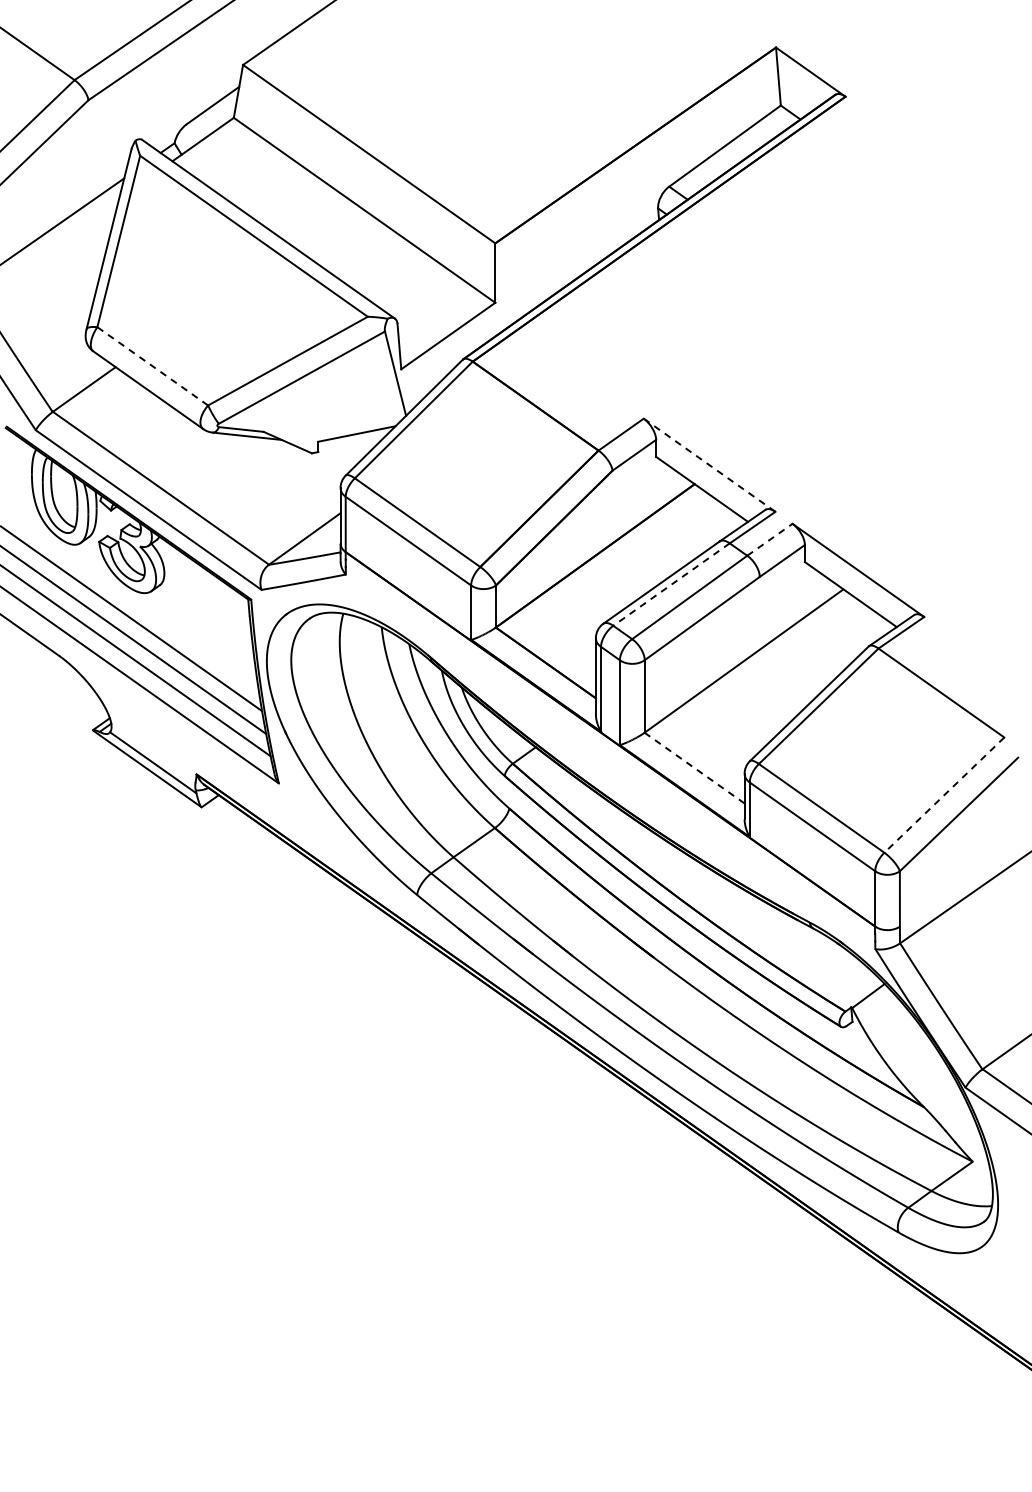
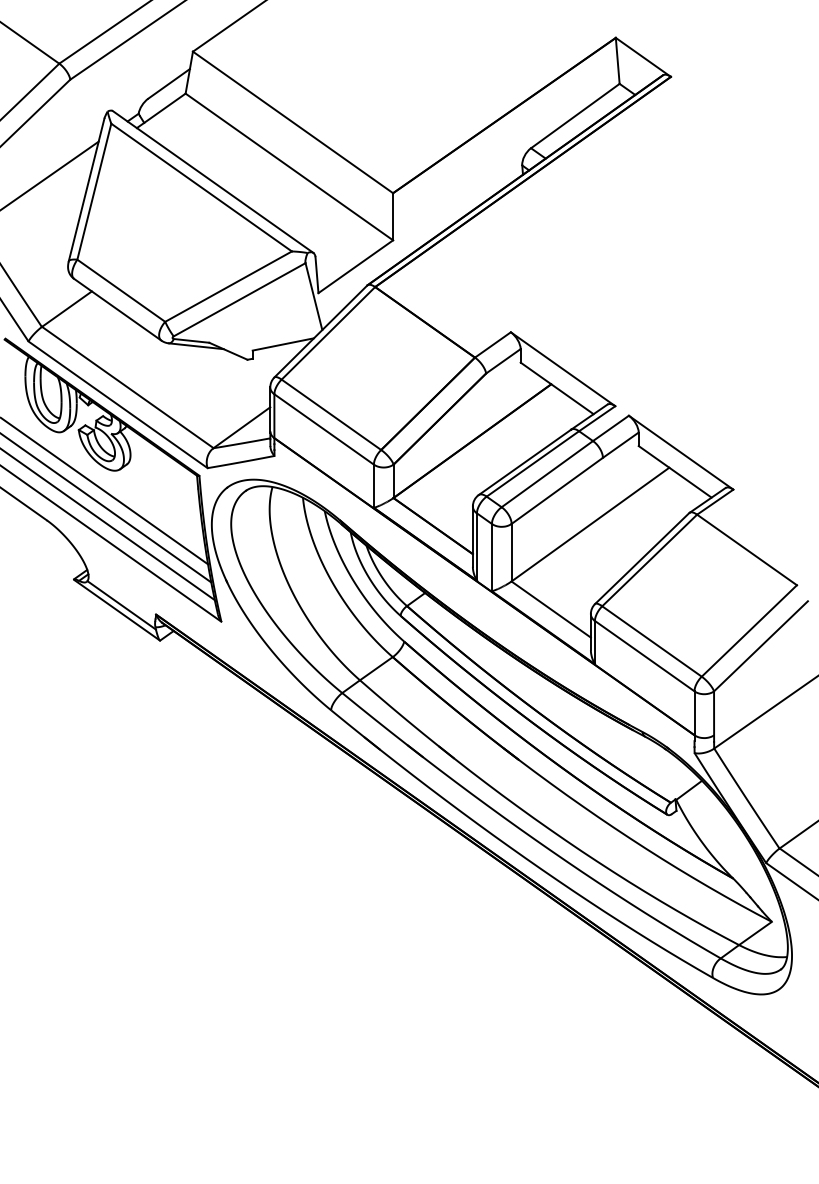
line: (152, 366) -> (121, 290), dashed -> solid
line: (709, 465) -> (563, 369), dashed -> solid
line: (769, 539) -> (610, 428), dashed -> solid
line: (671, 584) -> (532, 463), dashed -> solid
line: (694, 767) -> (551, 609), dashed -> solid
line: (944, 795) -> (749, 631), dashed -> solid

